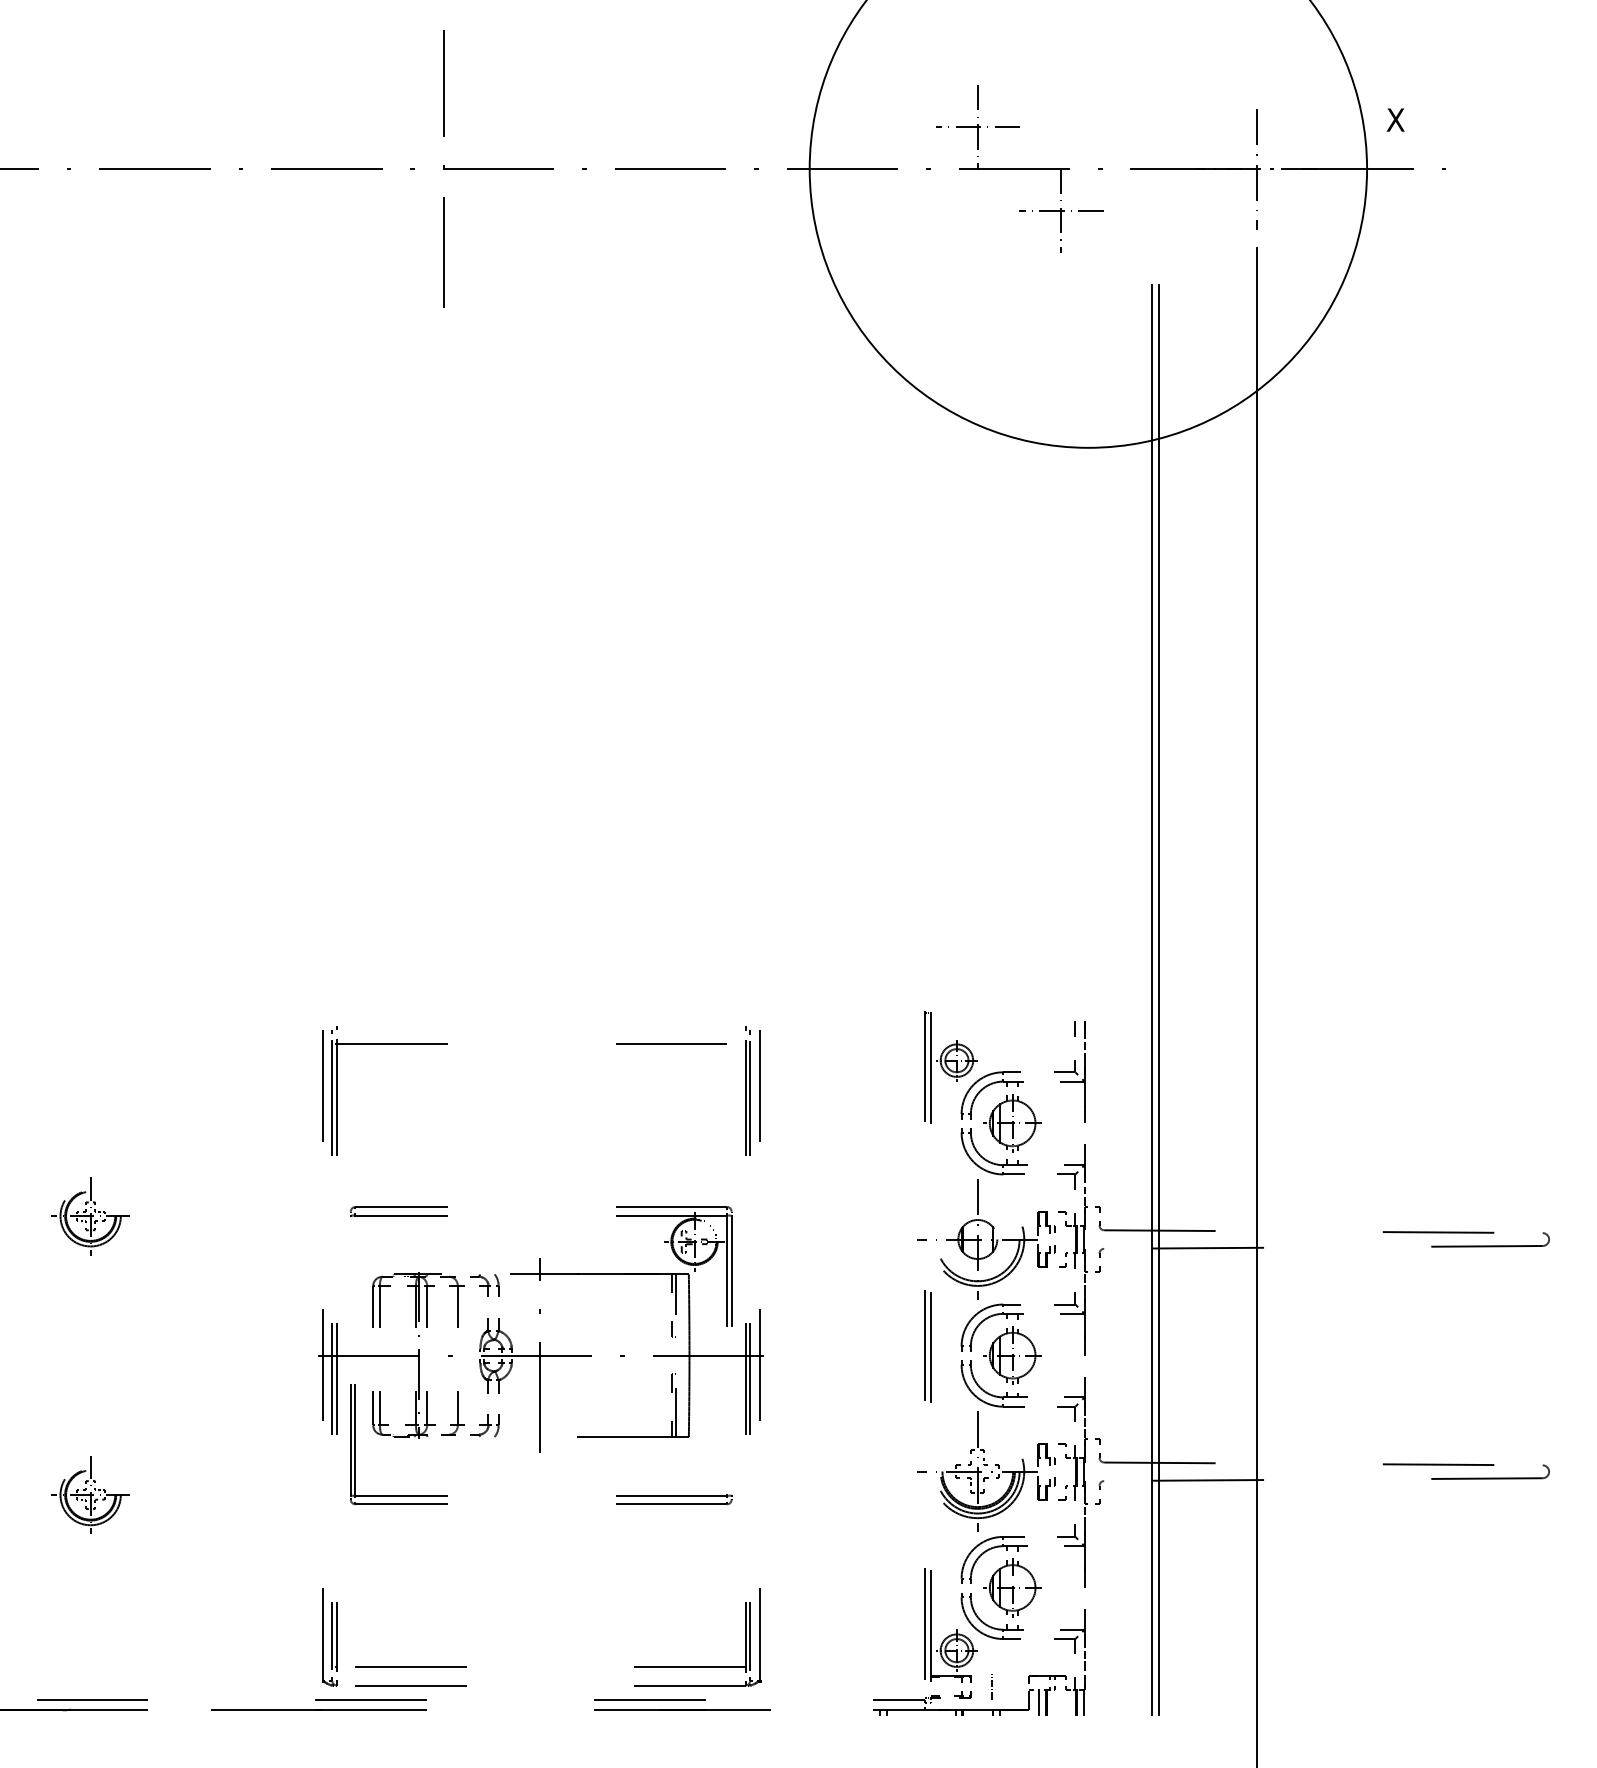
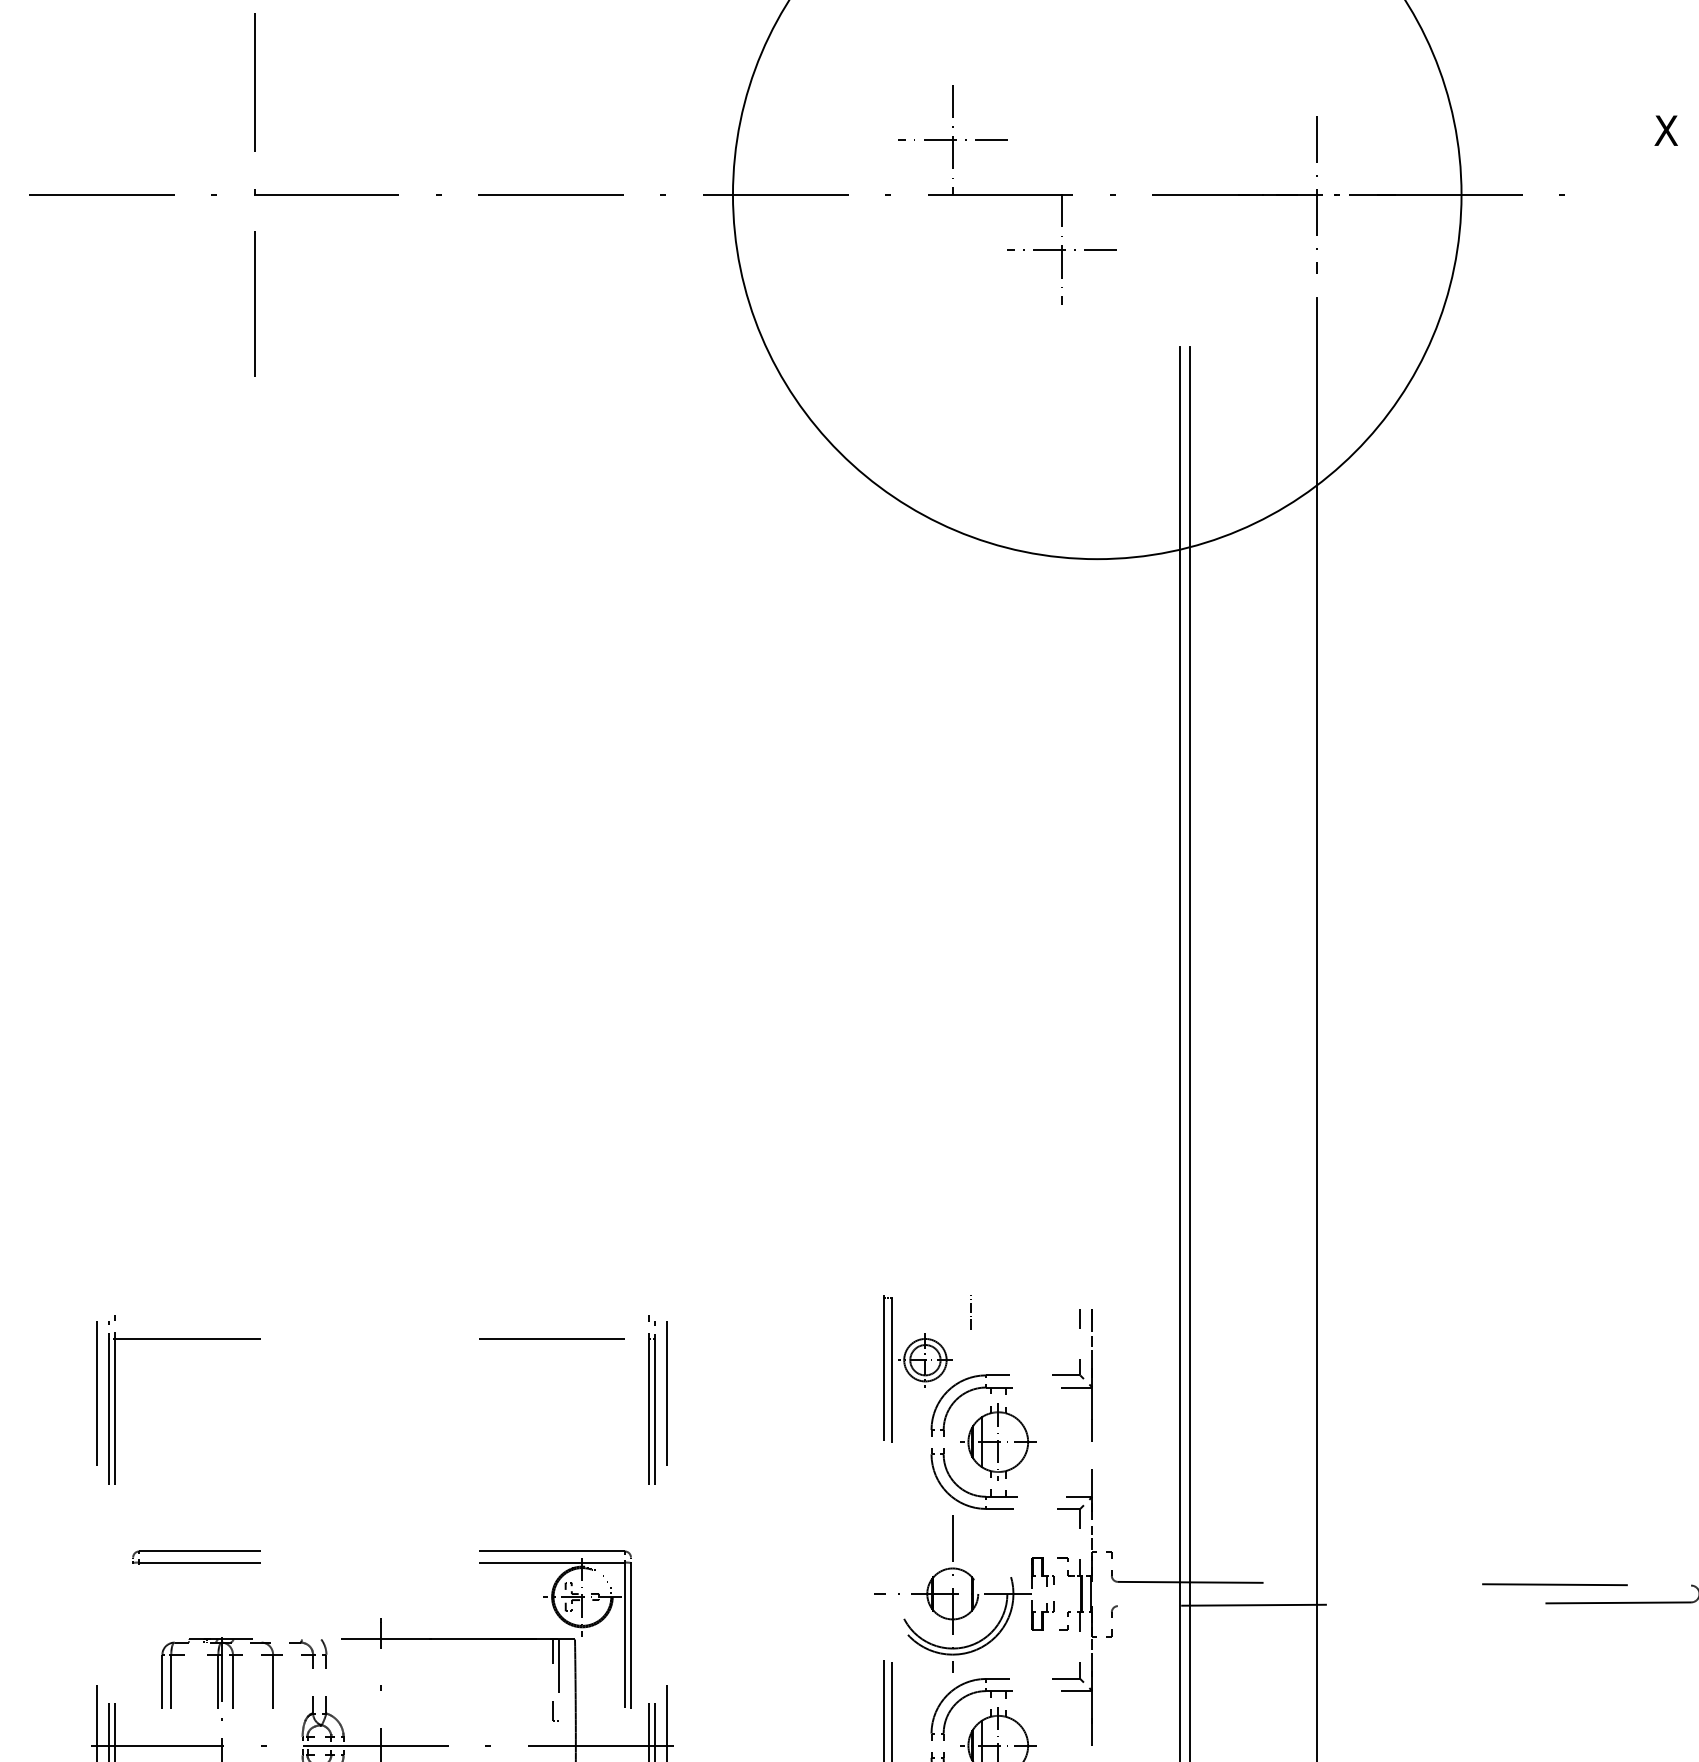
text: (1395, 119) -> (1665, 129), moved
line: (991, 1023) -> (970, 1311), added

